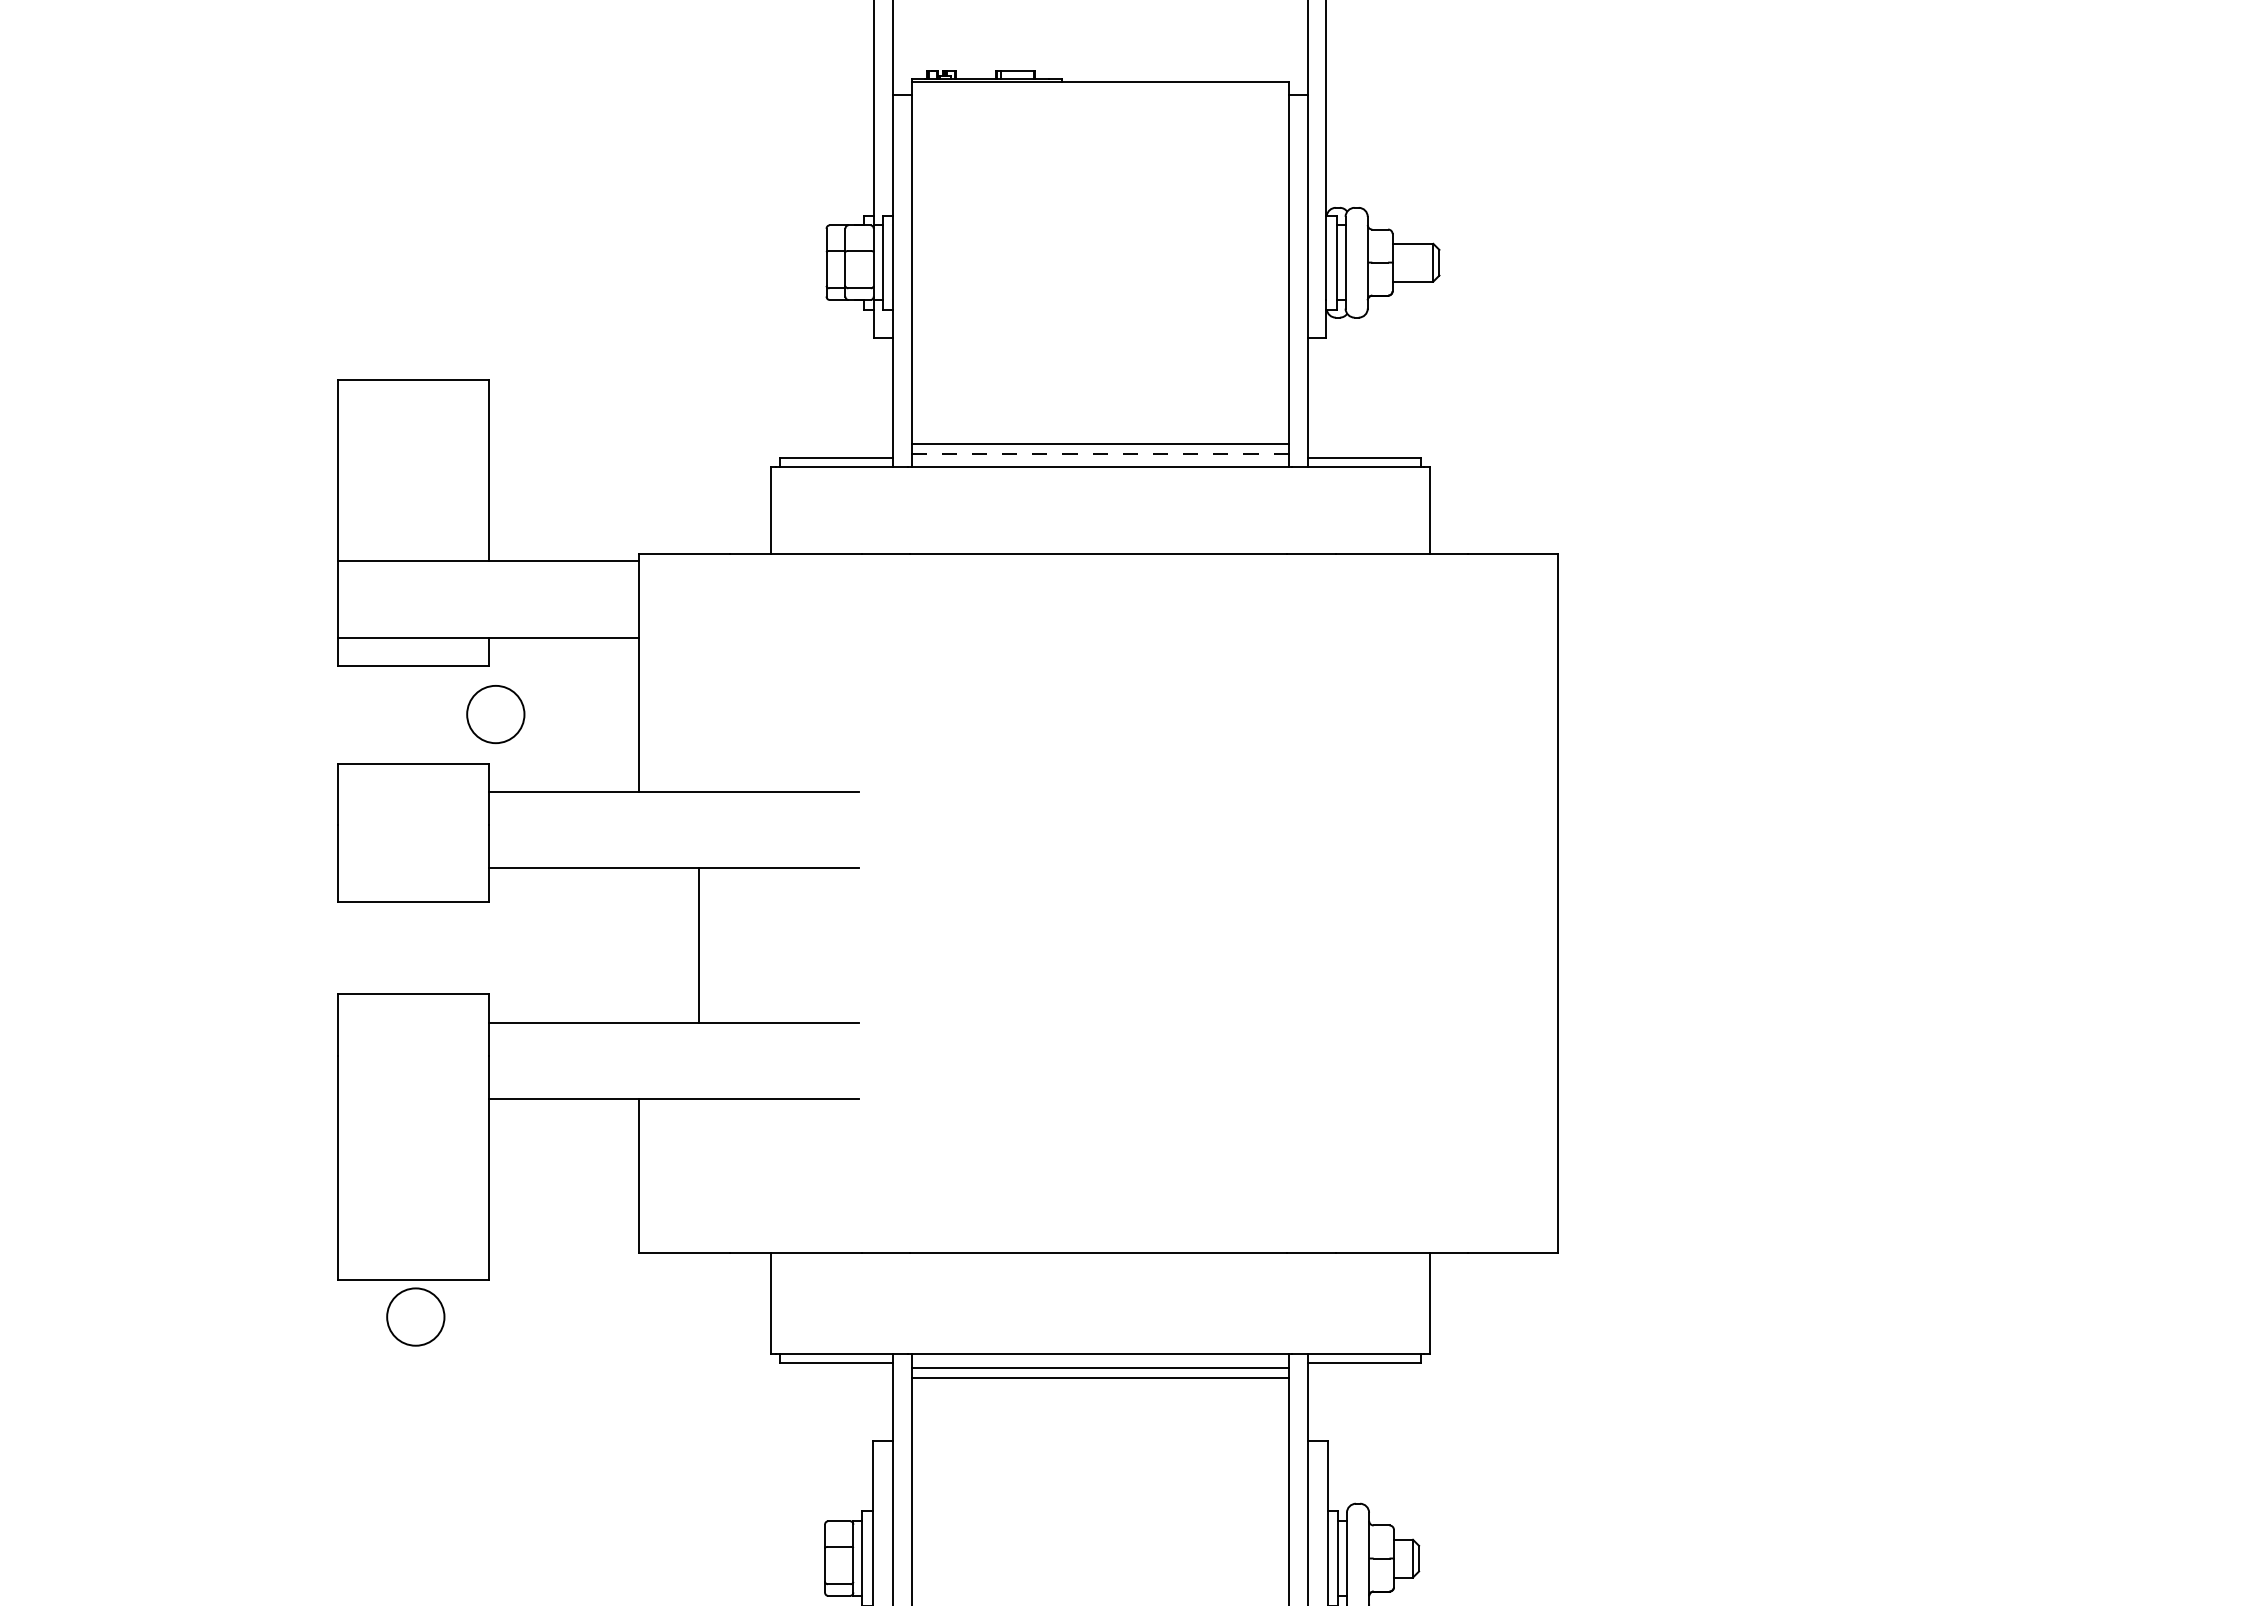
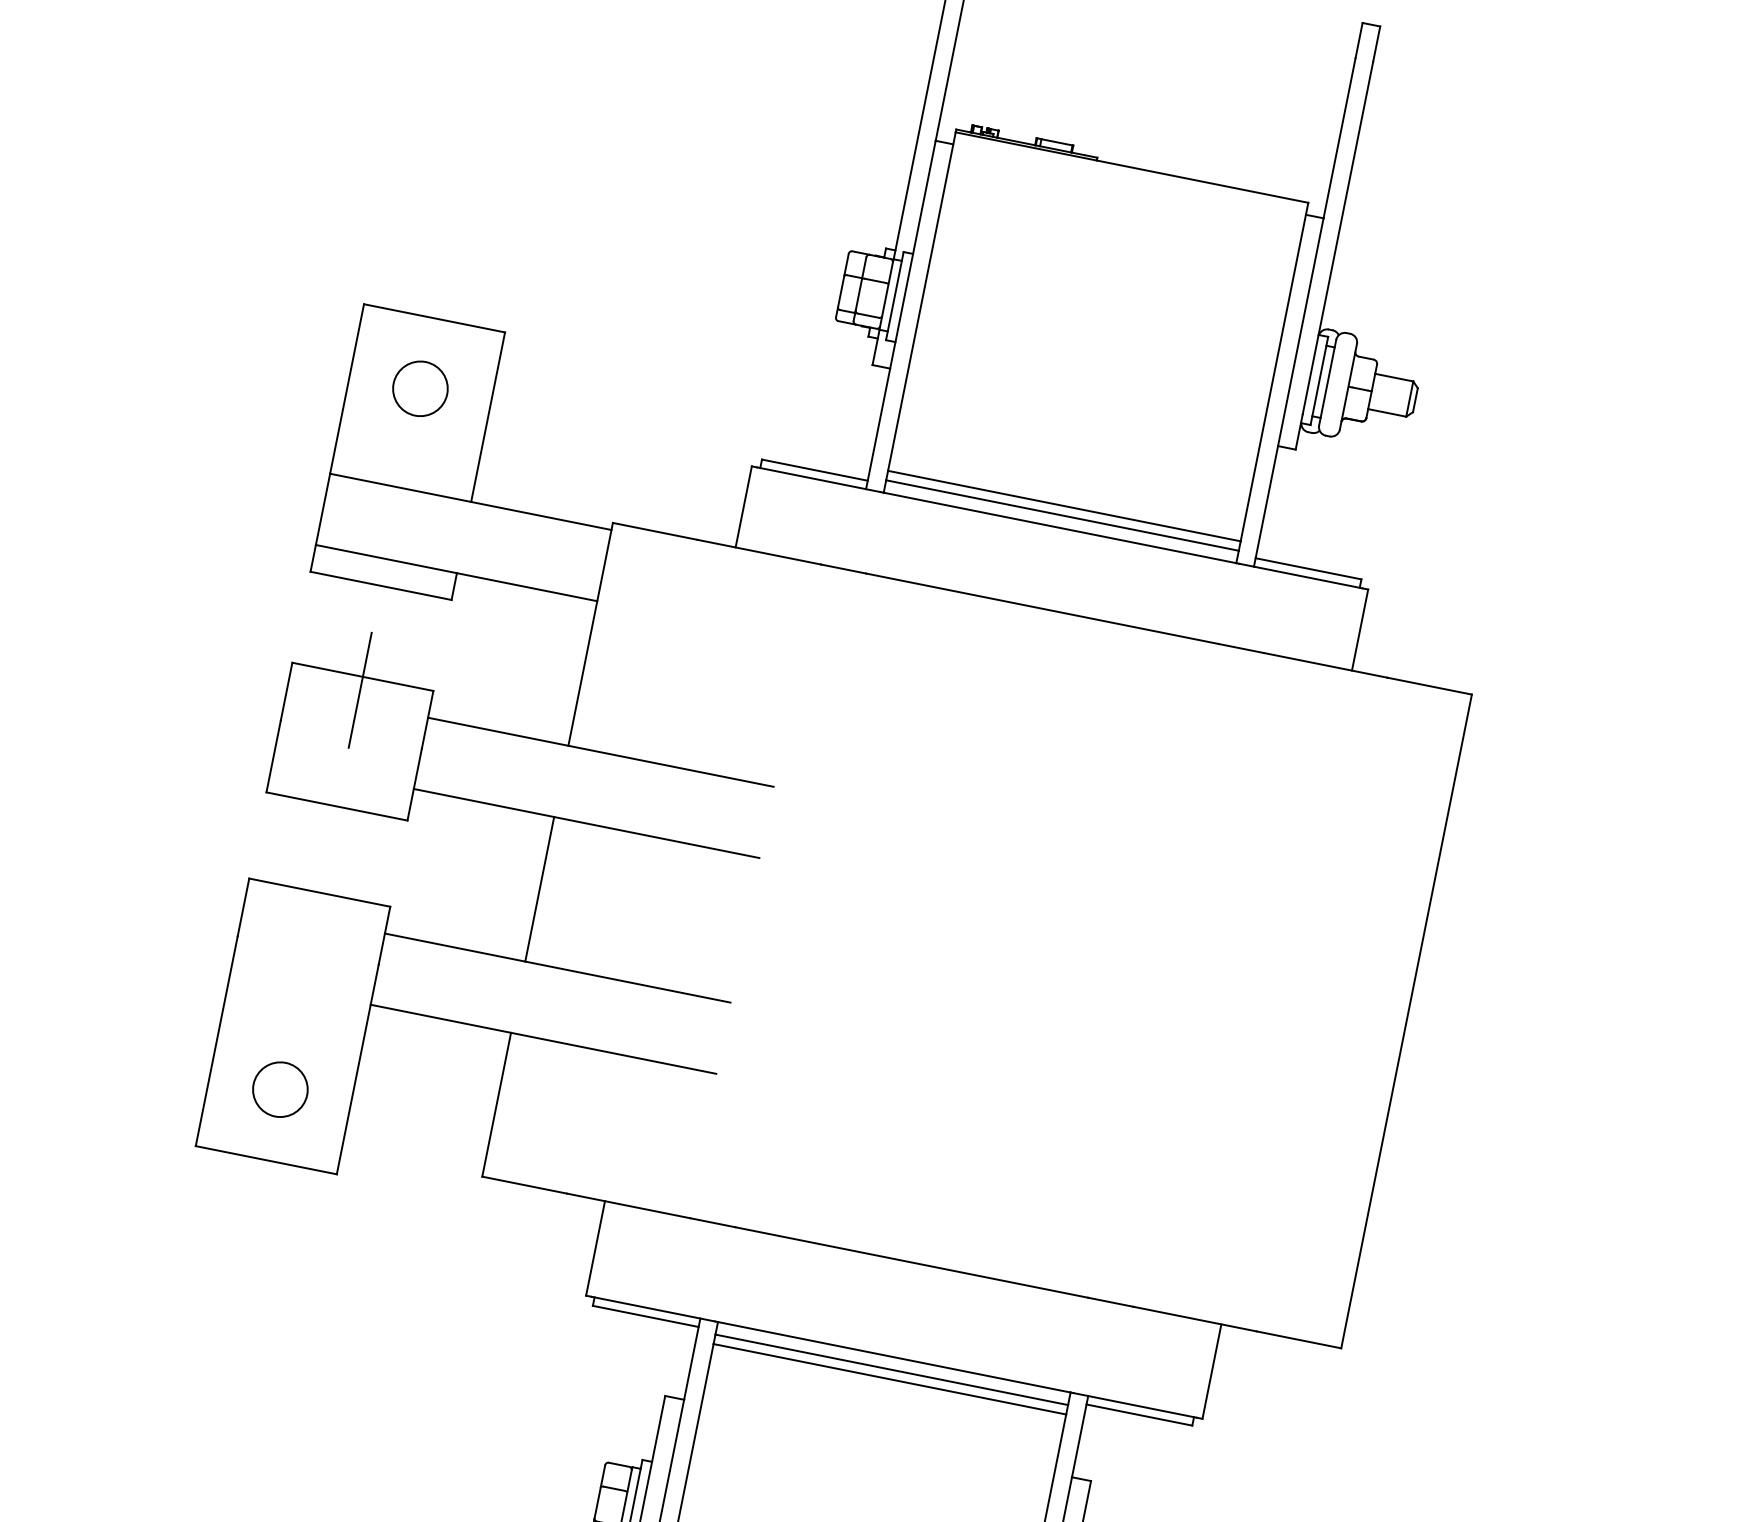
line: (1100, 453) -> (1062, 515), dashed -> solid
circle: (495, 714) -> (420, 388), moved
line: (413, 777) -> (359, 689), added
line: (699, 945) -> (539, 889), moved
circle: (415, 1316) -> (280, 1089), moved

